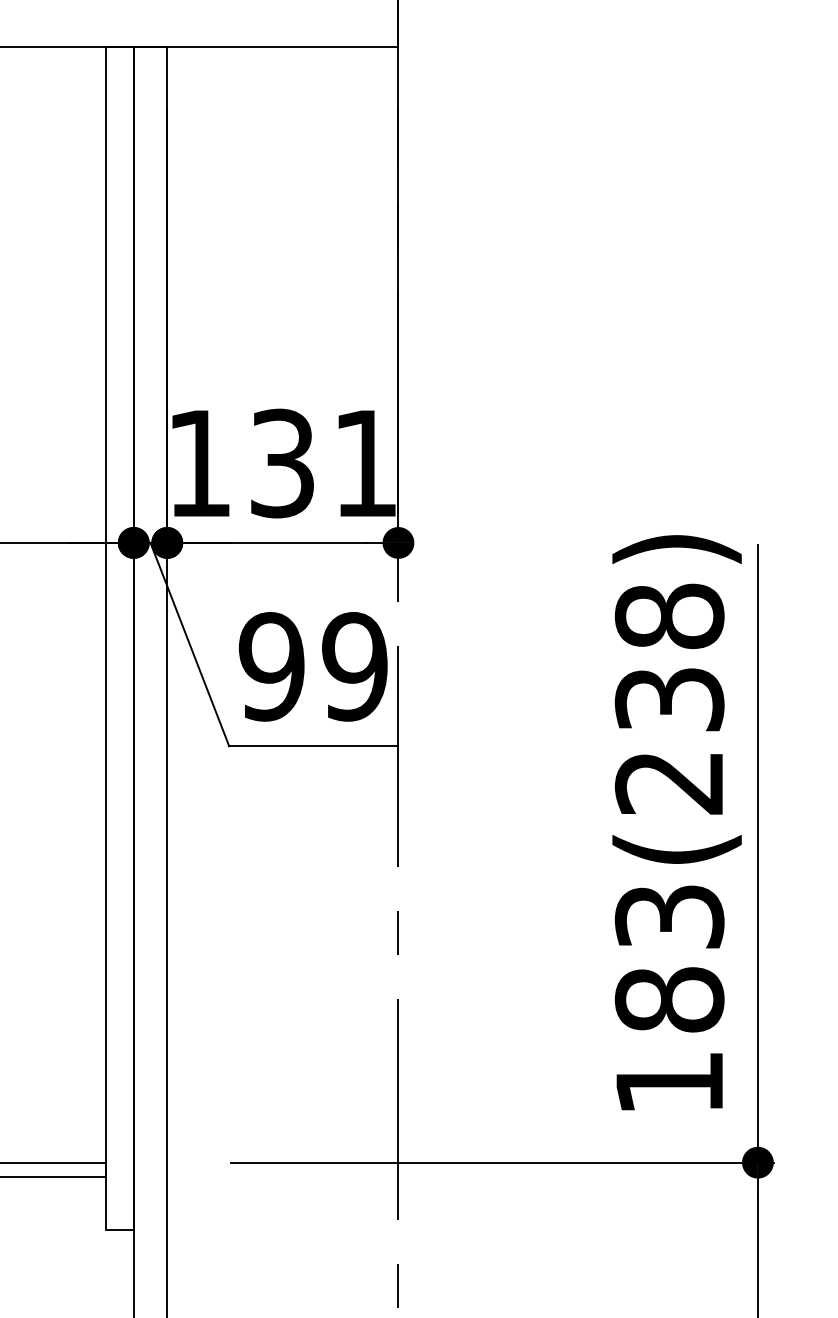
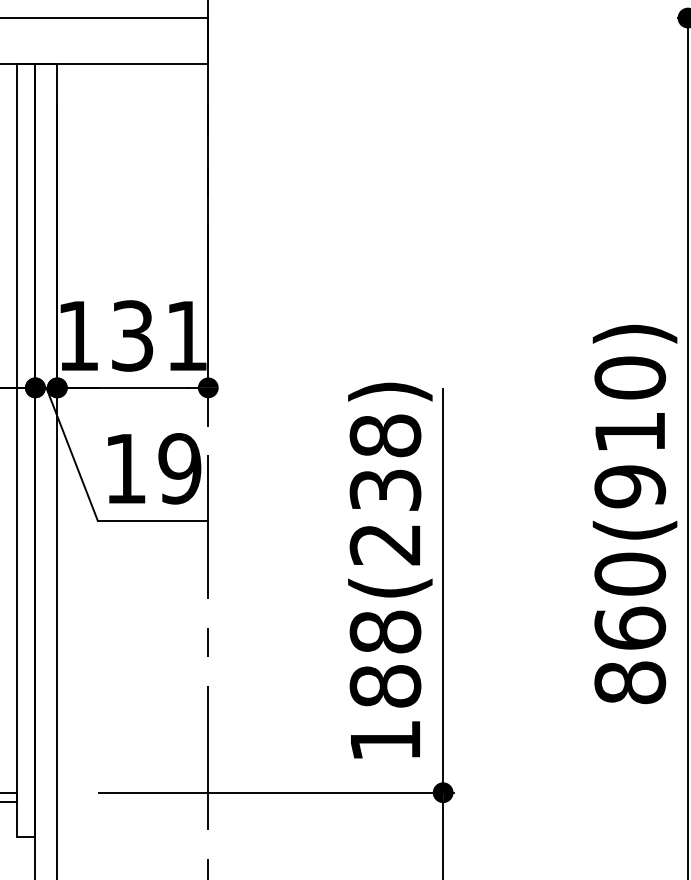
text: (271, 666) -> (125, 468), 99 -> 19
text: (669, 915) -> (385, 631), 183(238) -> 188(238)

